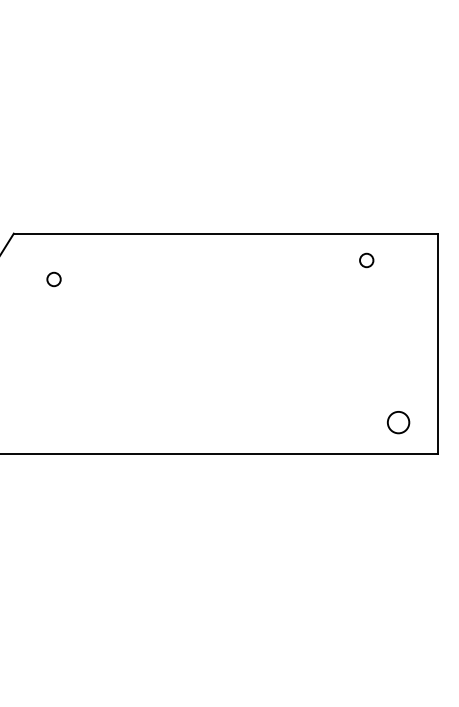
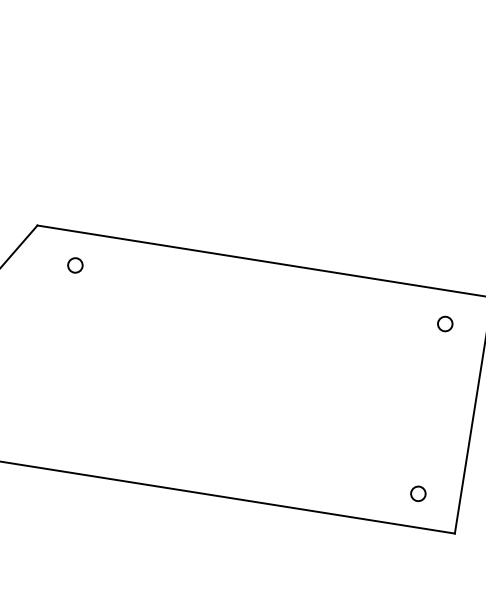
circle: (366, 260) -> (445, 324), moved
circle: (53, 279) -> (74, 265), moved
circle: (398, 422) -> (418, 493), size x0.62

